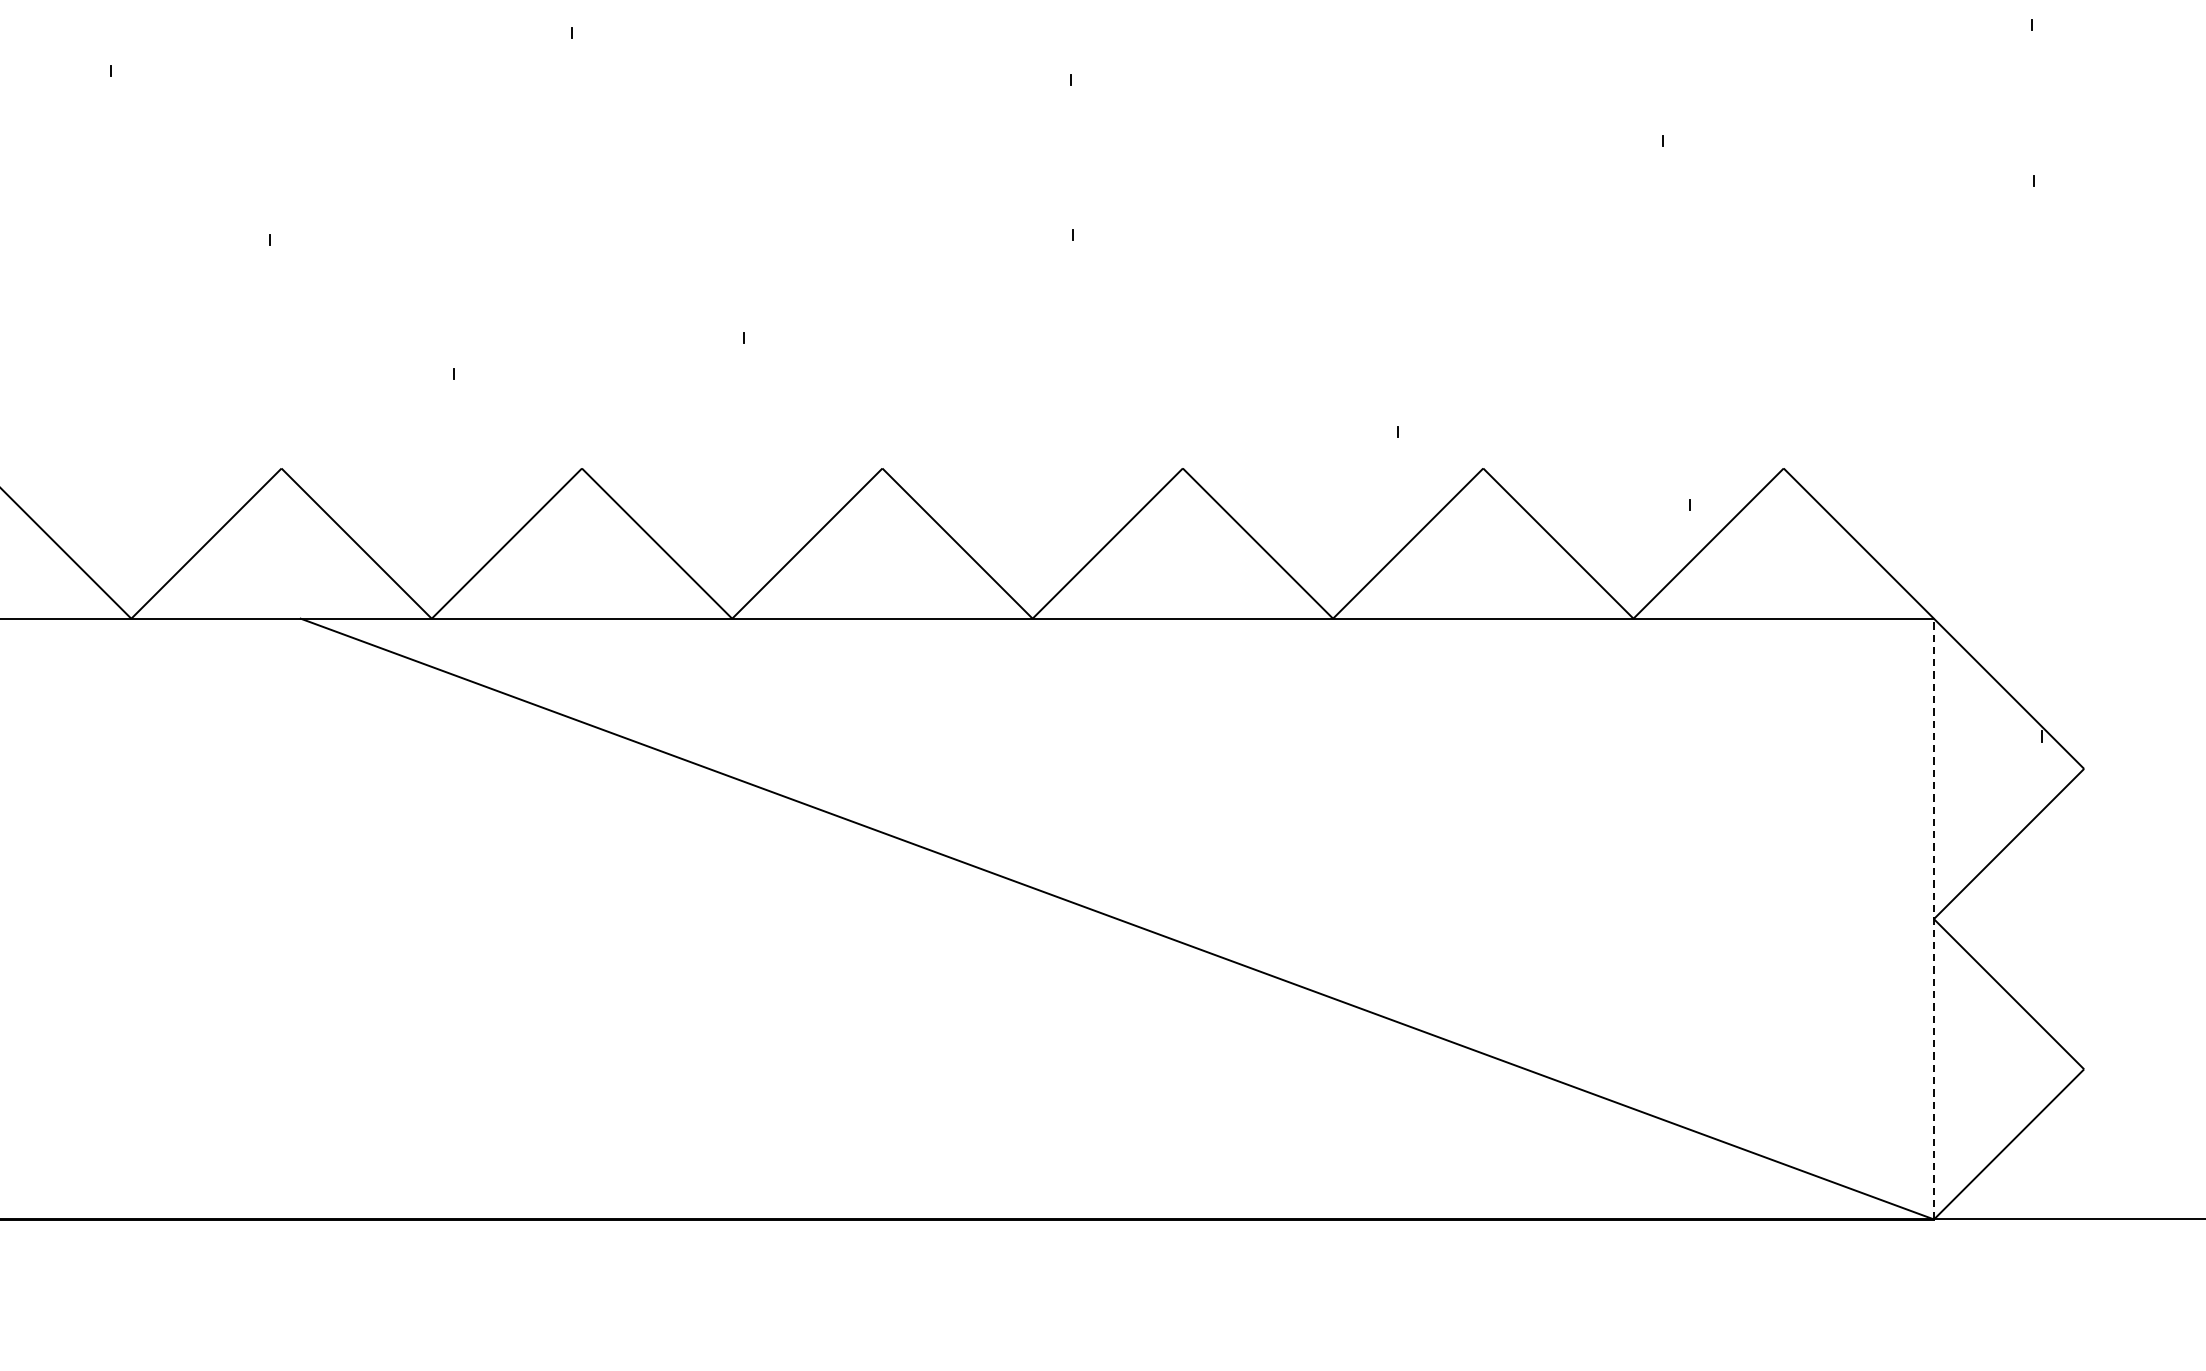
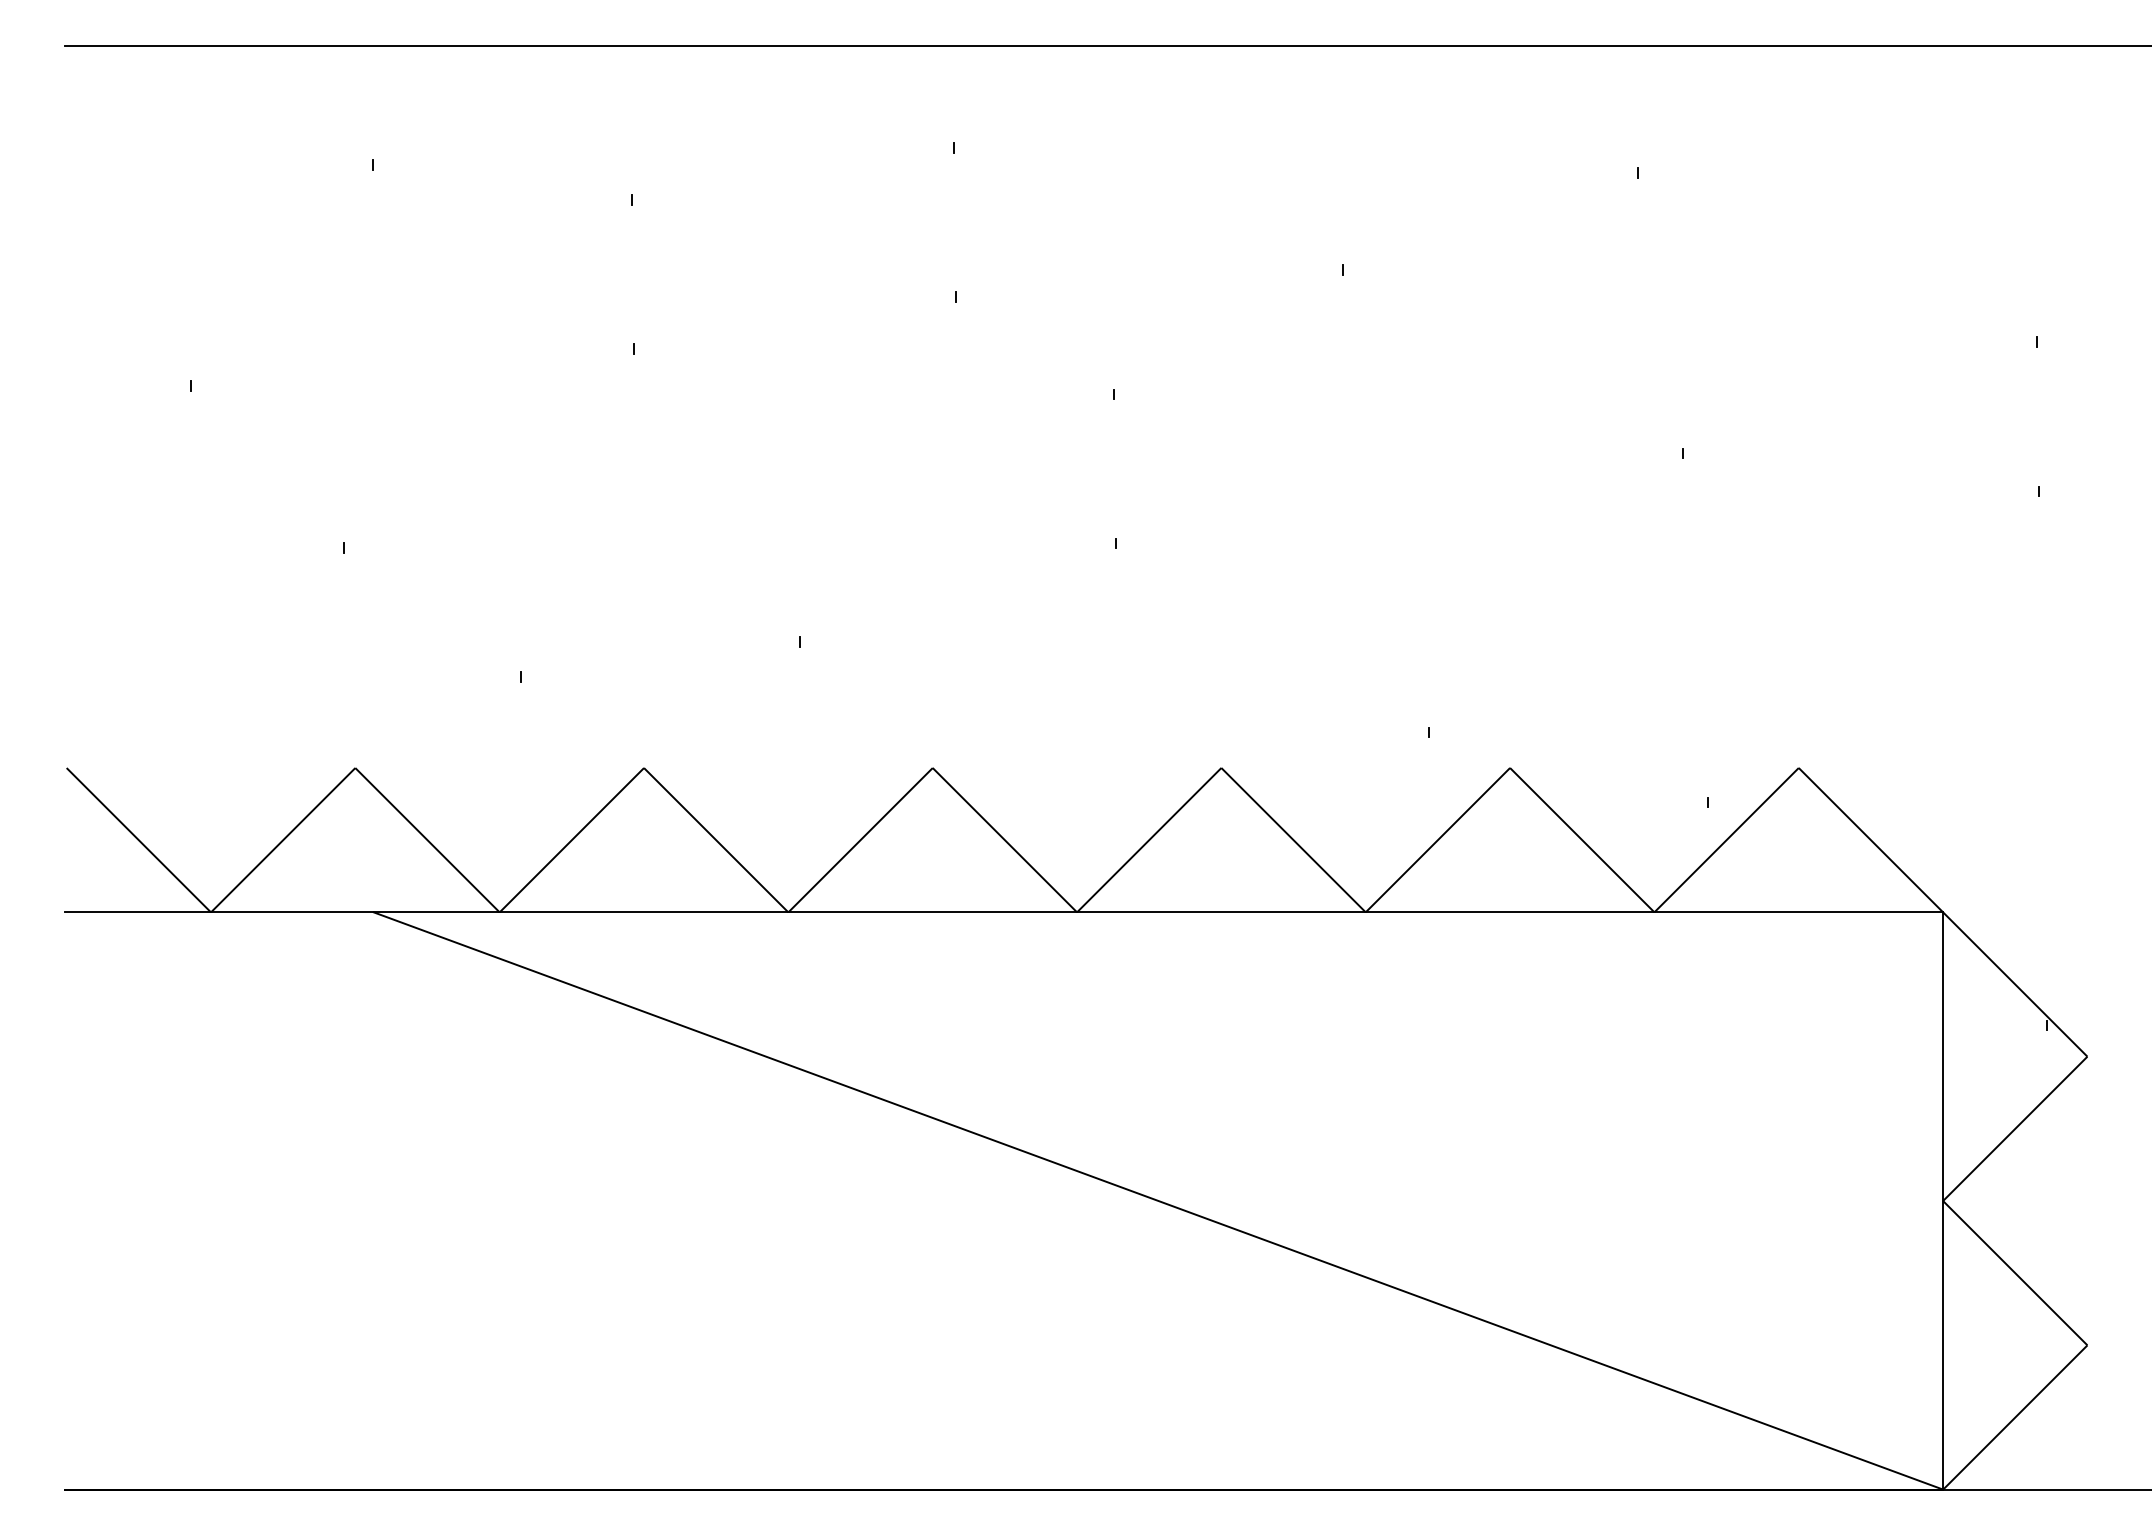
line: (1934, 919) -> (1943, 1201), dashed -> solid

